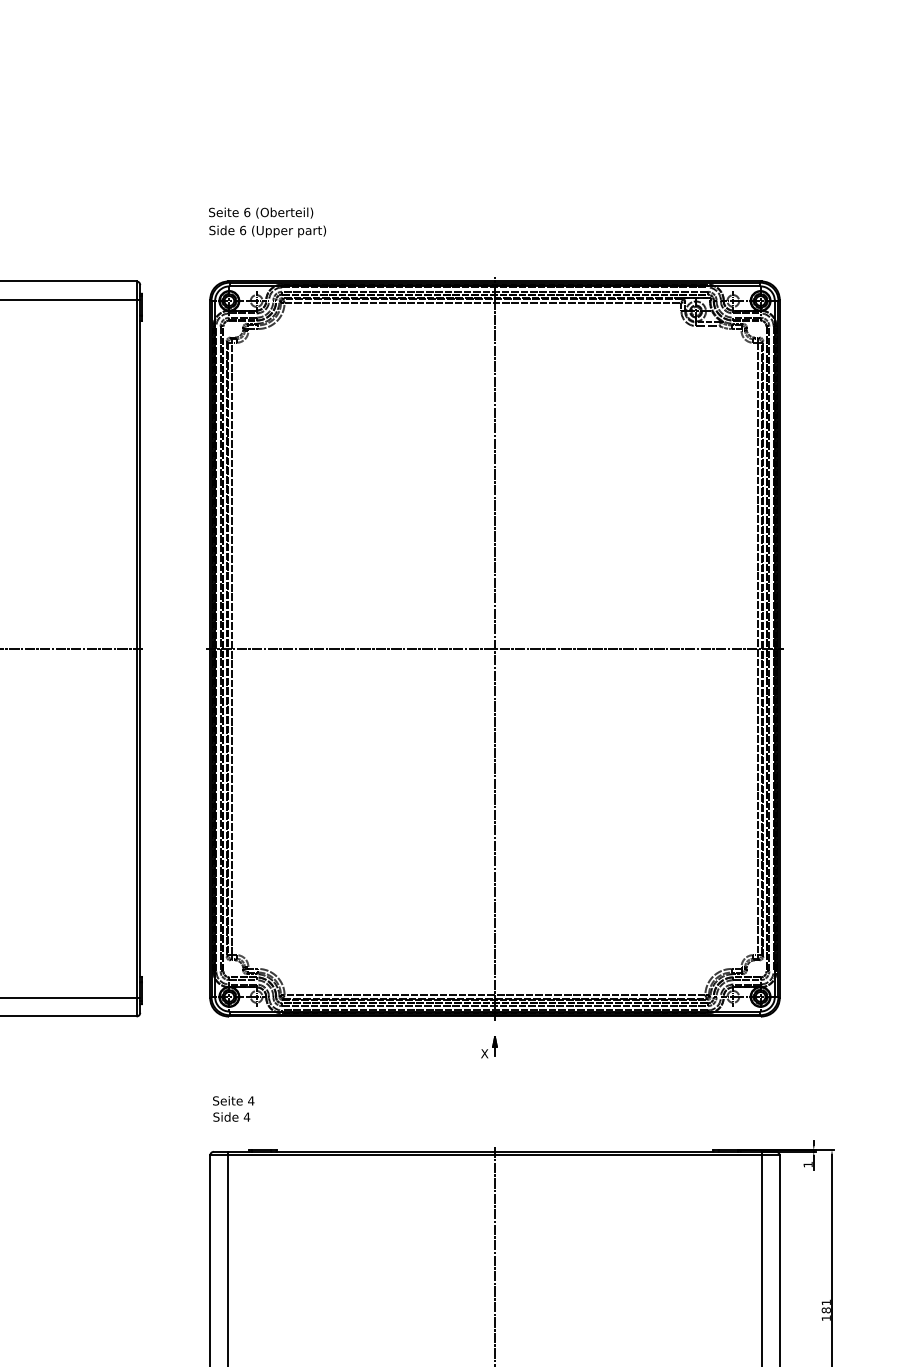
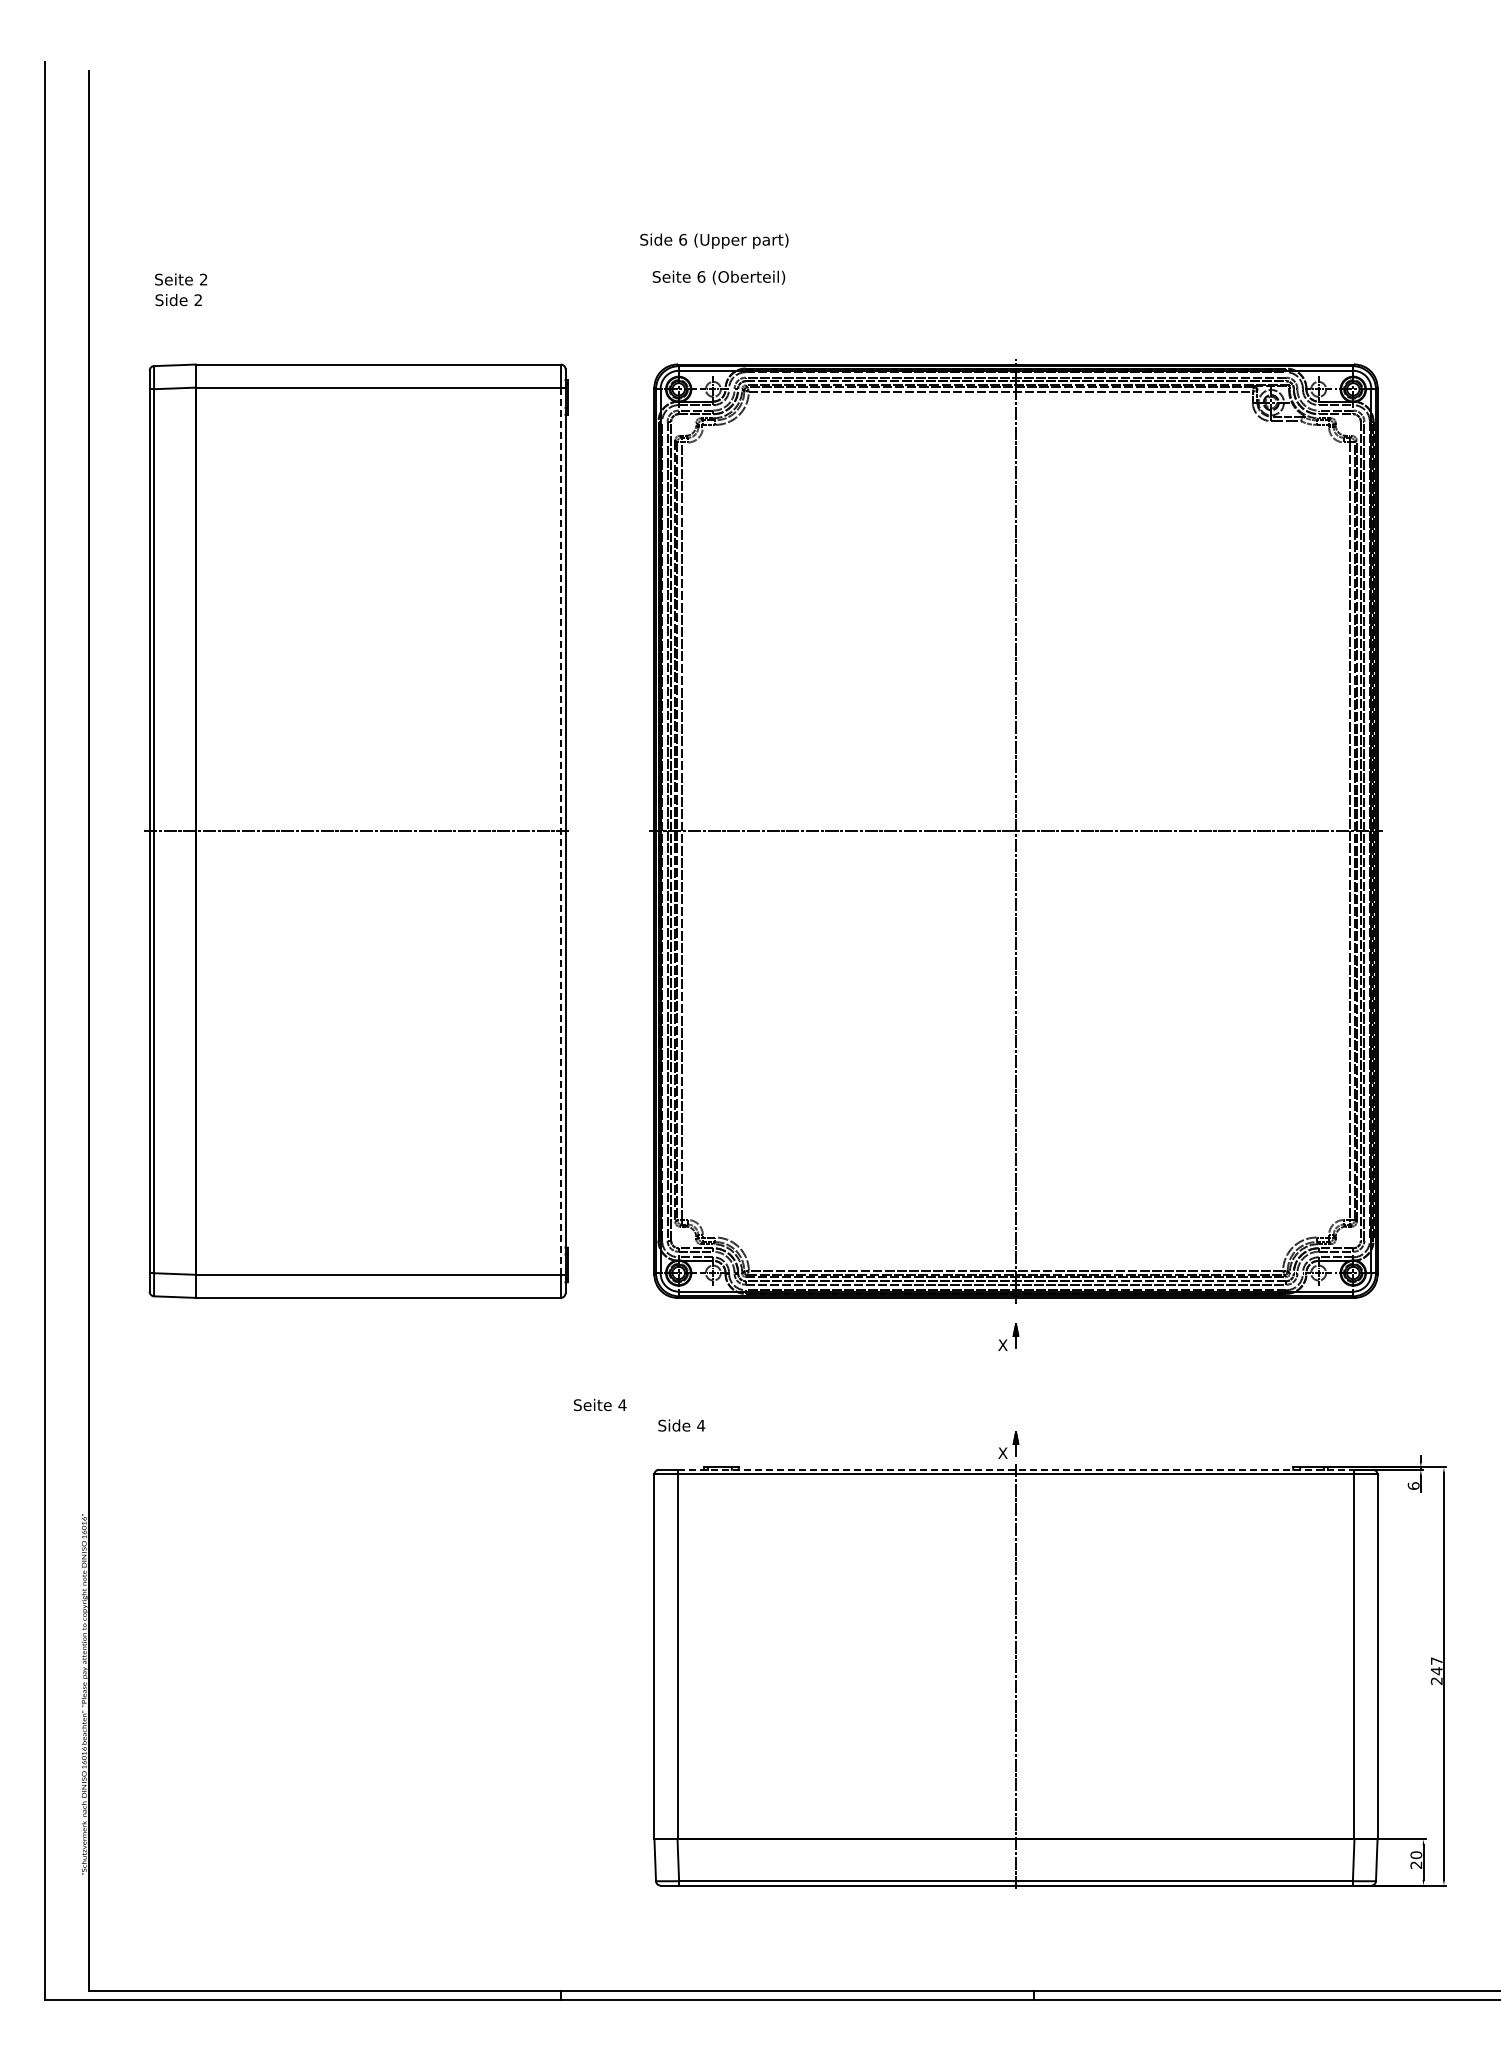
text: (267, 231) -> (714, 240), moved
line: (136, 649) -> (560, 831), solid -> dashed
text: (233, 1101) -> (600, 1405), moved
part: (489, 1131) -> (1008, 1444), added
line: (495, 1151) -> (1016, 1469), solid -> dashed
text: (808, 1164) -> (1413, 1485), 1 -> 6
text: (826, 1309) -> (1436, 1670), 181 -> 247

